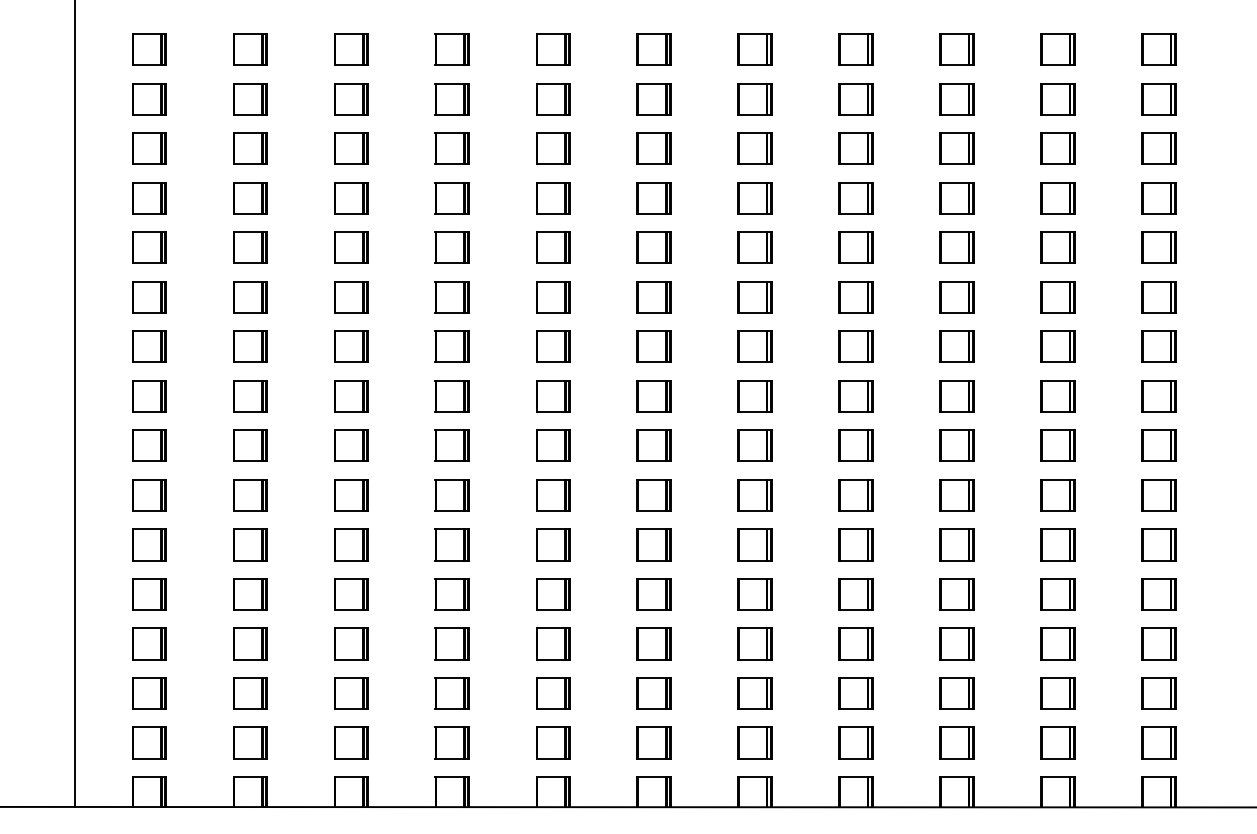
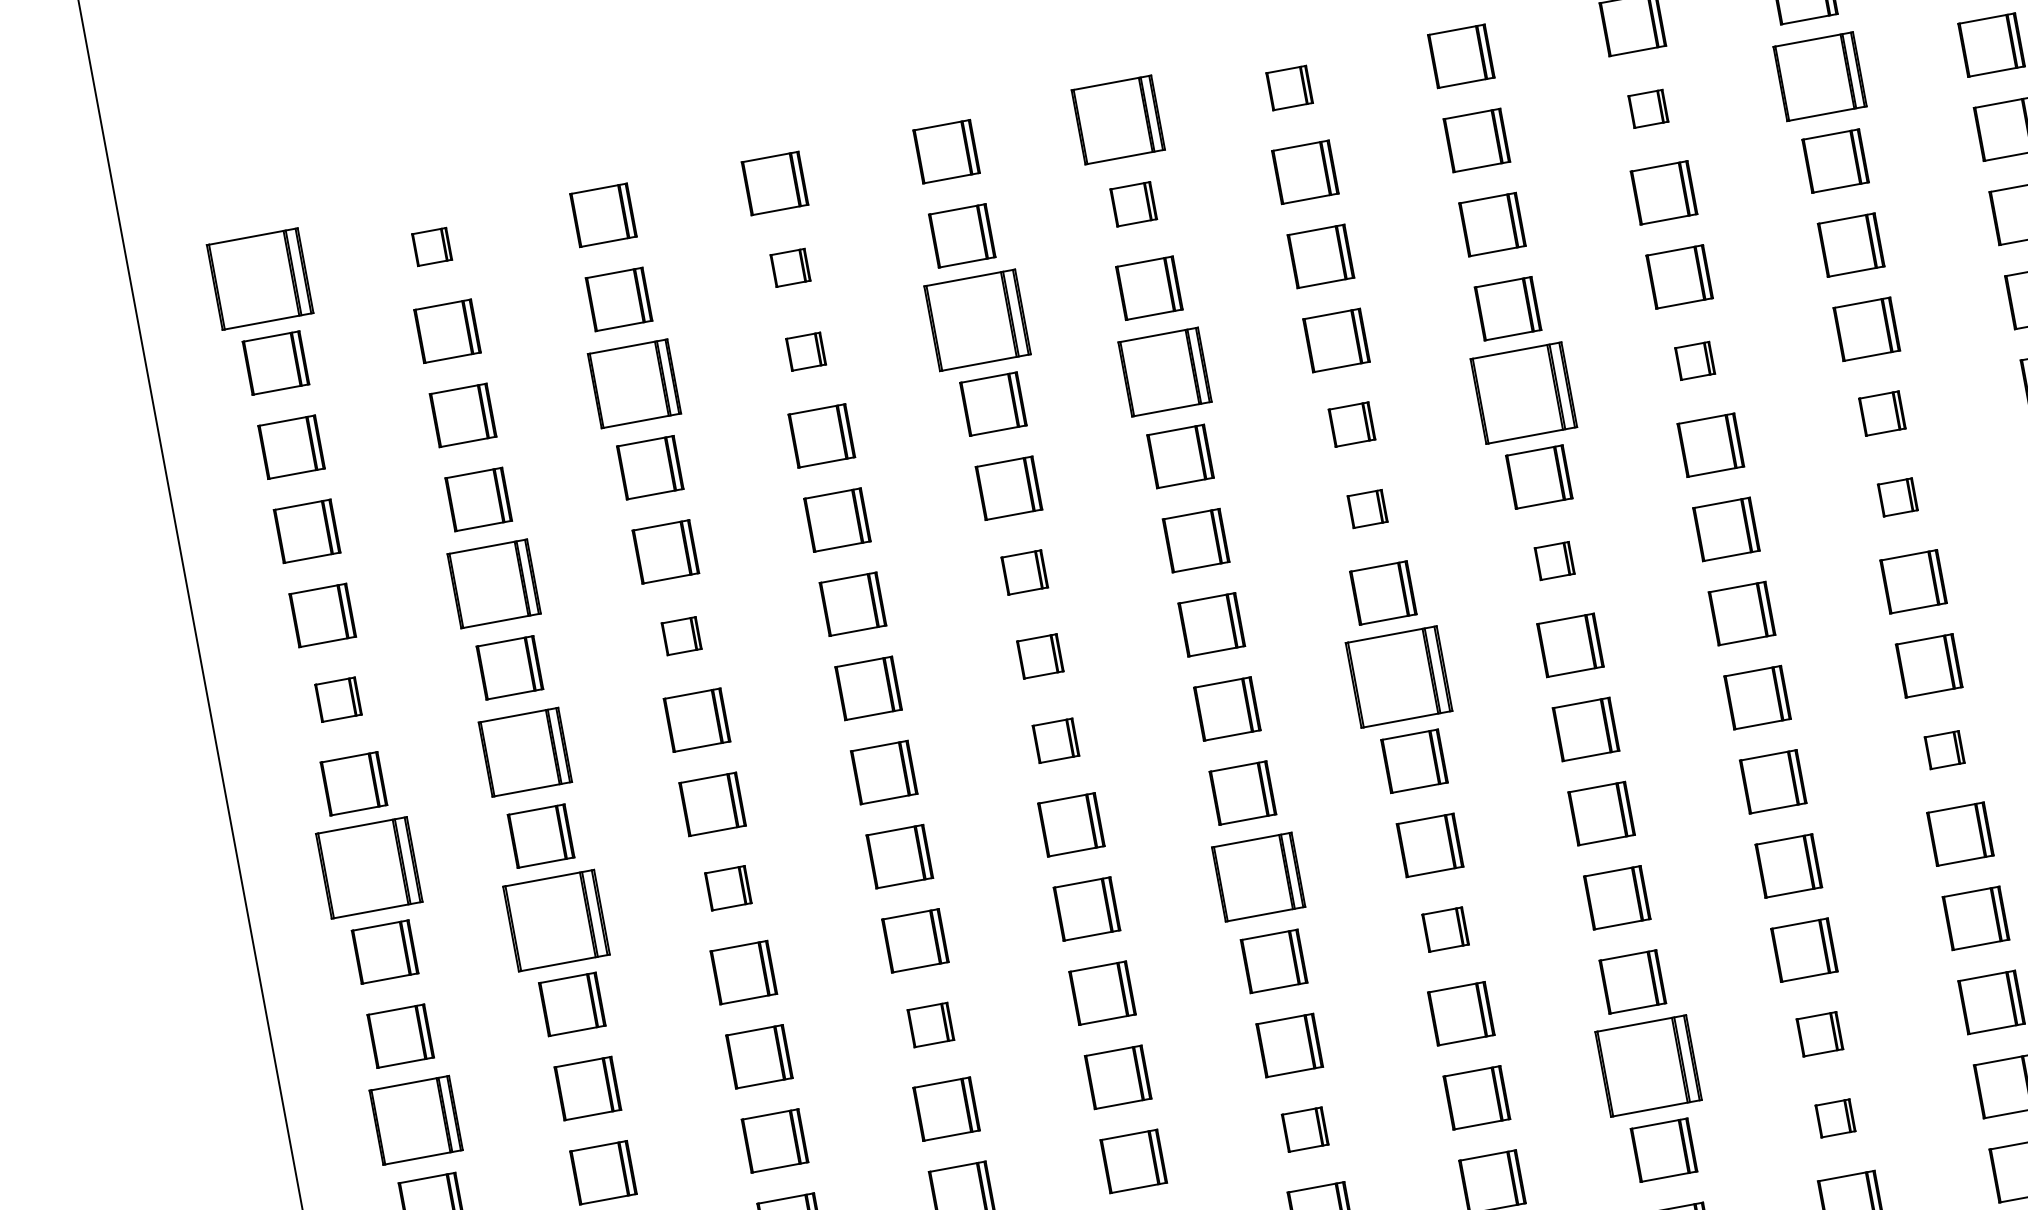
part: (149, 49) -> (260, 278), size x1.6
part: (250, 49) -> (432, 246), size x0.6
part: (653, 49) -> (1117, 119), size x1.4
part: (754, 49) -> (1288, 88), size x0.7
part: (451, 99) -> (789, 268), size x0.6
part: (653, 99) -> (1132, 204), size x0.7
part: (956, 99) -> (1647, 109), size x0.6
part: (1057, 99) -> (1819, 77), size x1.4
part: (351, 148) -> (635, 383), size x1.4
part: (451, 148) -> (805, 351), size x0.6
part: (553, 148) -> (978, 319), size x1.6
part: (653, 198) -> (1163, 373), size x1.4
part: (250, 247) -> (494, 583), size x1.4
part: (754, 247) -> (1350, 424), size x0.7
part: (855, 247) -> (1522, 392), size x1.6
part: (956, 247) -> (1694, 360), size x0.6
part: (149, 297) -> (338, 699), size x0.7
part: (351, 297) -> (682, 636), size x0.6
part: (553, 297) -> (1025, 572), size x0.7
part: (754, 297) -> (1366, 509), size x0.6
part: (1057, 297) -> (1881, 414), size x0.7
part: (250, 346) -> (525, 751), size x1.4
part: (553, 346) -> (1040, 655), size x0.7
part: (855, 346) -> (1553, 560), size x0.6
part: (1057, 346) -> (1896, 497), size x0.6
part: (149, 396) -> (370, 868), size x1.6
part: (553, 396) -> (1056, 740), size x0.7
part: (754, 396) -> (1397, 677), size x1.6
part: (250, 445) -> (557, 919), size x1.6
part: (351, 445) -> (728, 887), size x0.7
part: (653, 495) -> (1257, 877), size x1.4
part: (1057, 495) -> (1943, 750), size x0.6
part: (149, 544) -> (416, 1119), size x1.4
part: (451, 544) -> (929, 1024), size x0.7
part: (754, 544) -> (1444, 929), size x0.7
part: (653, 643) -> (1304, 1129), size x0.7
part: (855, 643) -> (1647, 1065), size x1.6
part: (956, 643) -> (1818, 1033), size x0.7
part: (956, 693) -> (1834, 1118), size x0.6

